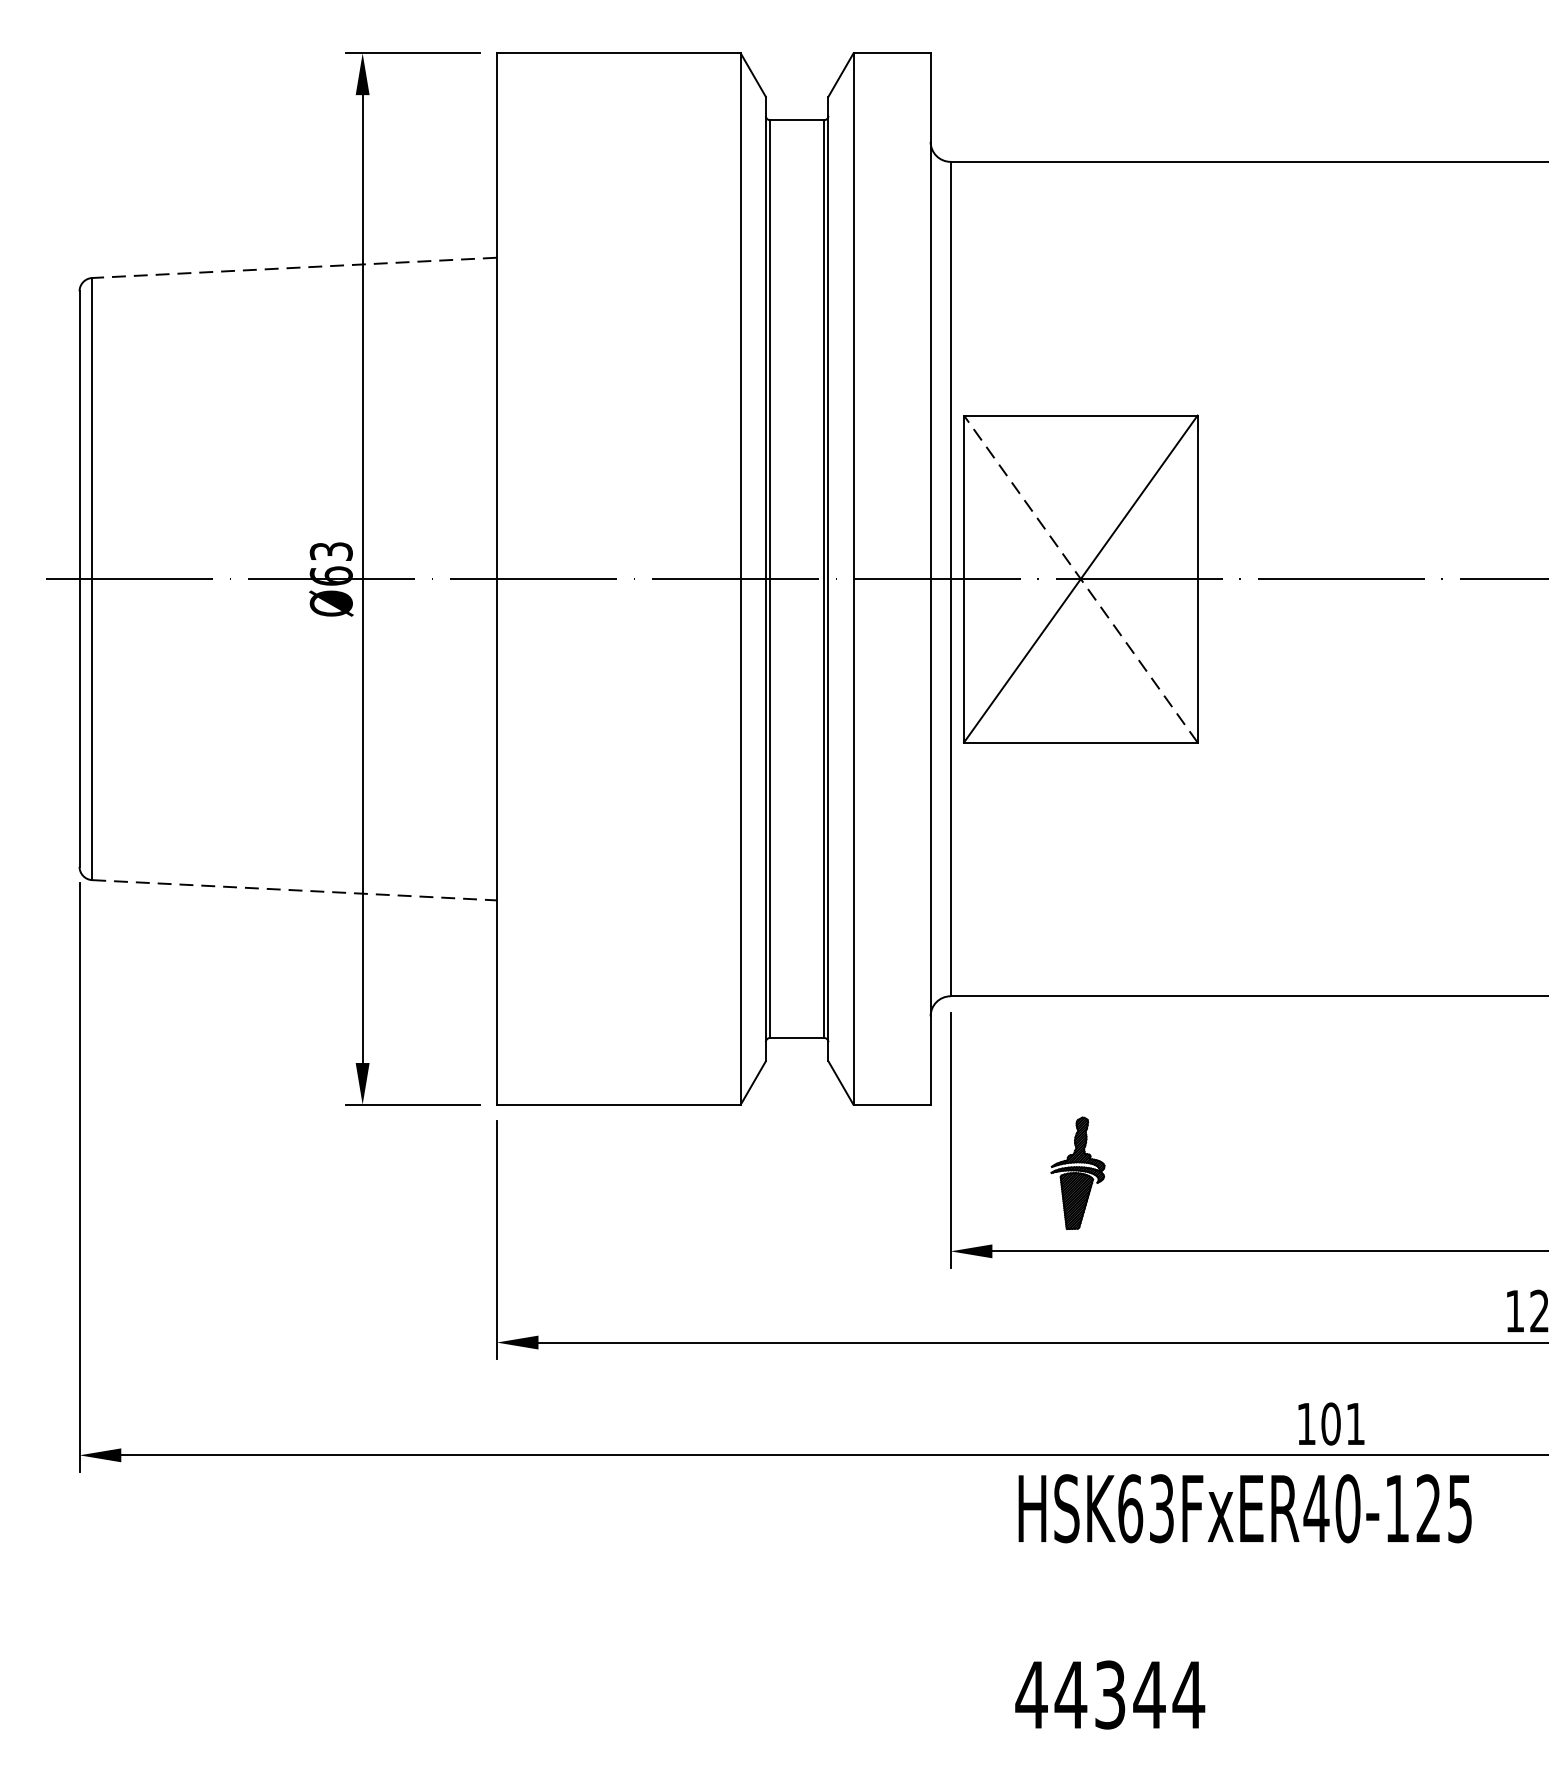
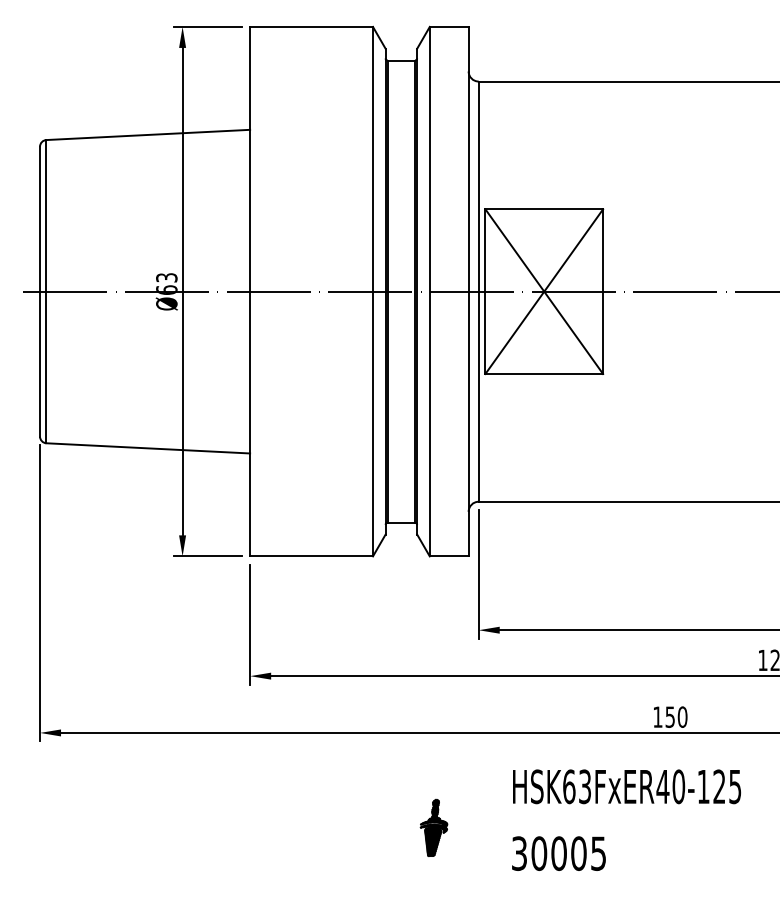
line: (294, 266) -> (148, 134), dashed -> solid
line: (1079, 578) -> (543, 291), dashed -> solid
line: (294, 890) -> (148, 448), dashed -> solid
part: (1077, 1172) -> (433, 827), moved
text: (1343, 1422) -> (676, 716), 101 -> 150
text: (1244, 1508) -> (626, 786), moved
text: (1109, 1694) -> (558, 853), 44344 -> 30005

